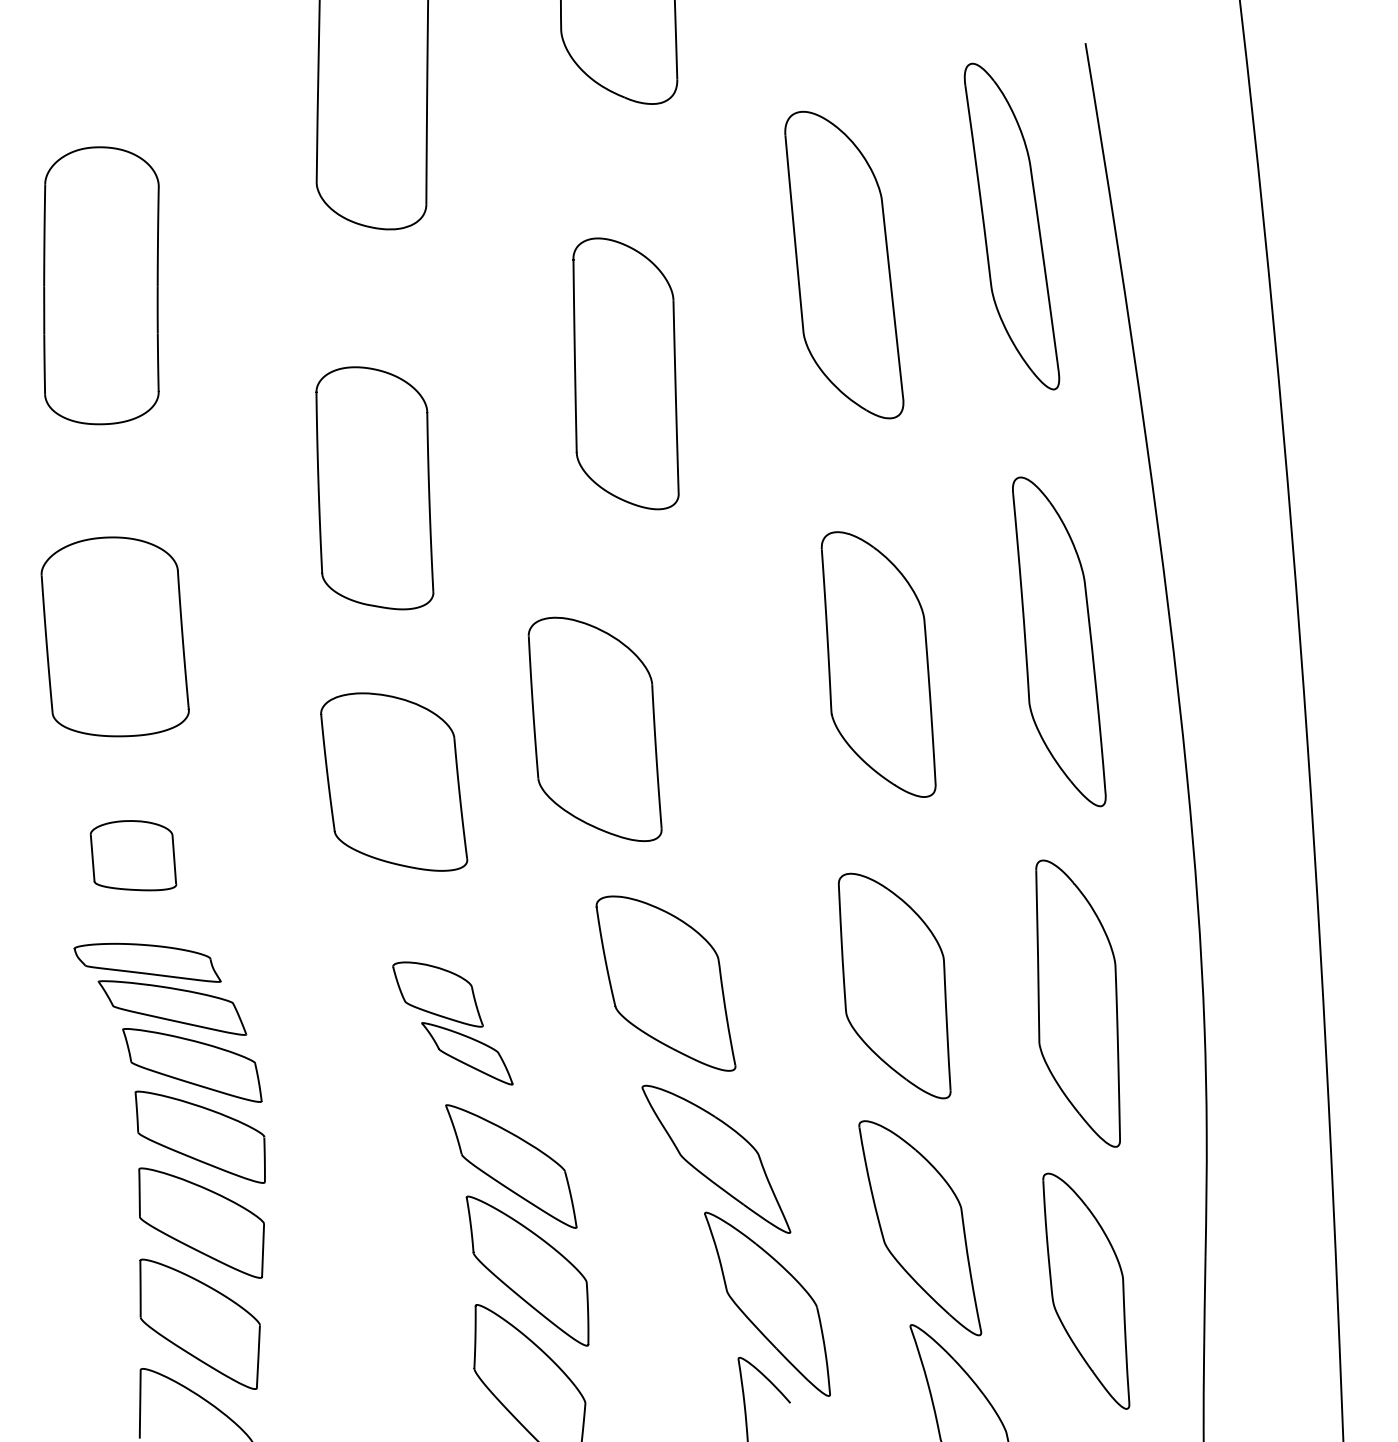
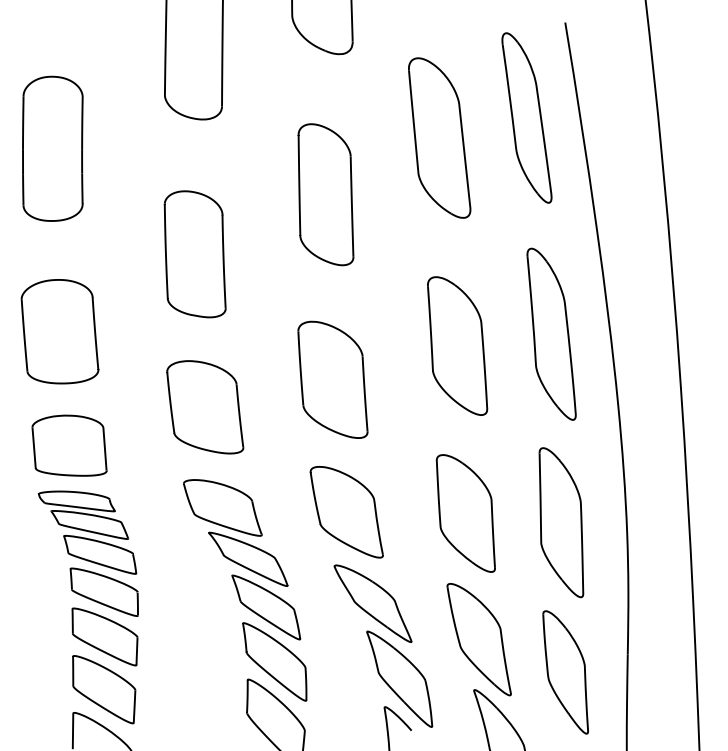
part: (594, 728) -> (332, 379), moved
part: (133, 855) -> (69, 445), size x1.67
part: (452, 1022) -> (235, 532), size x1.67

